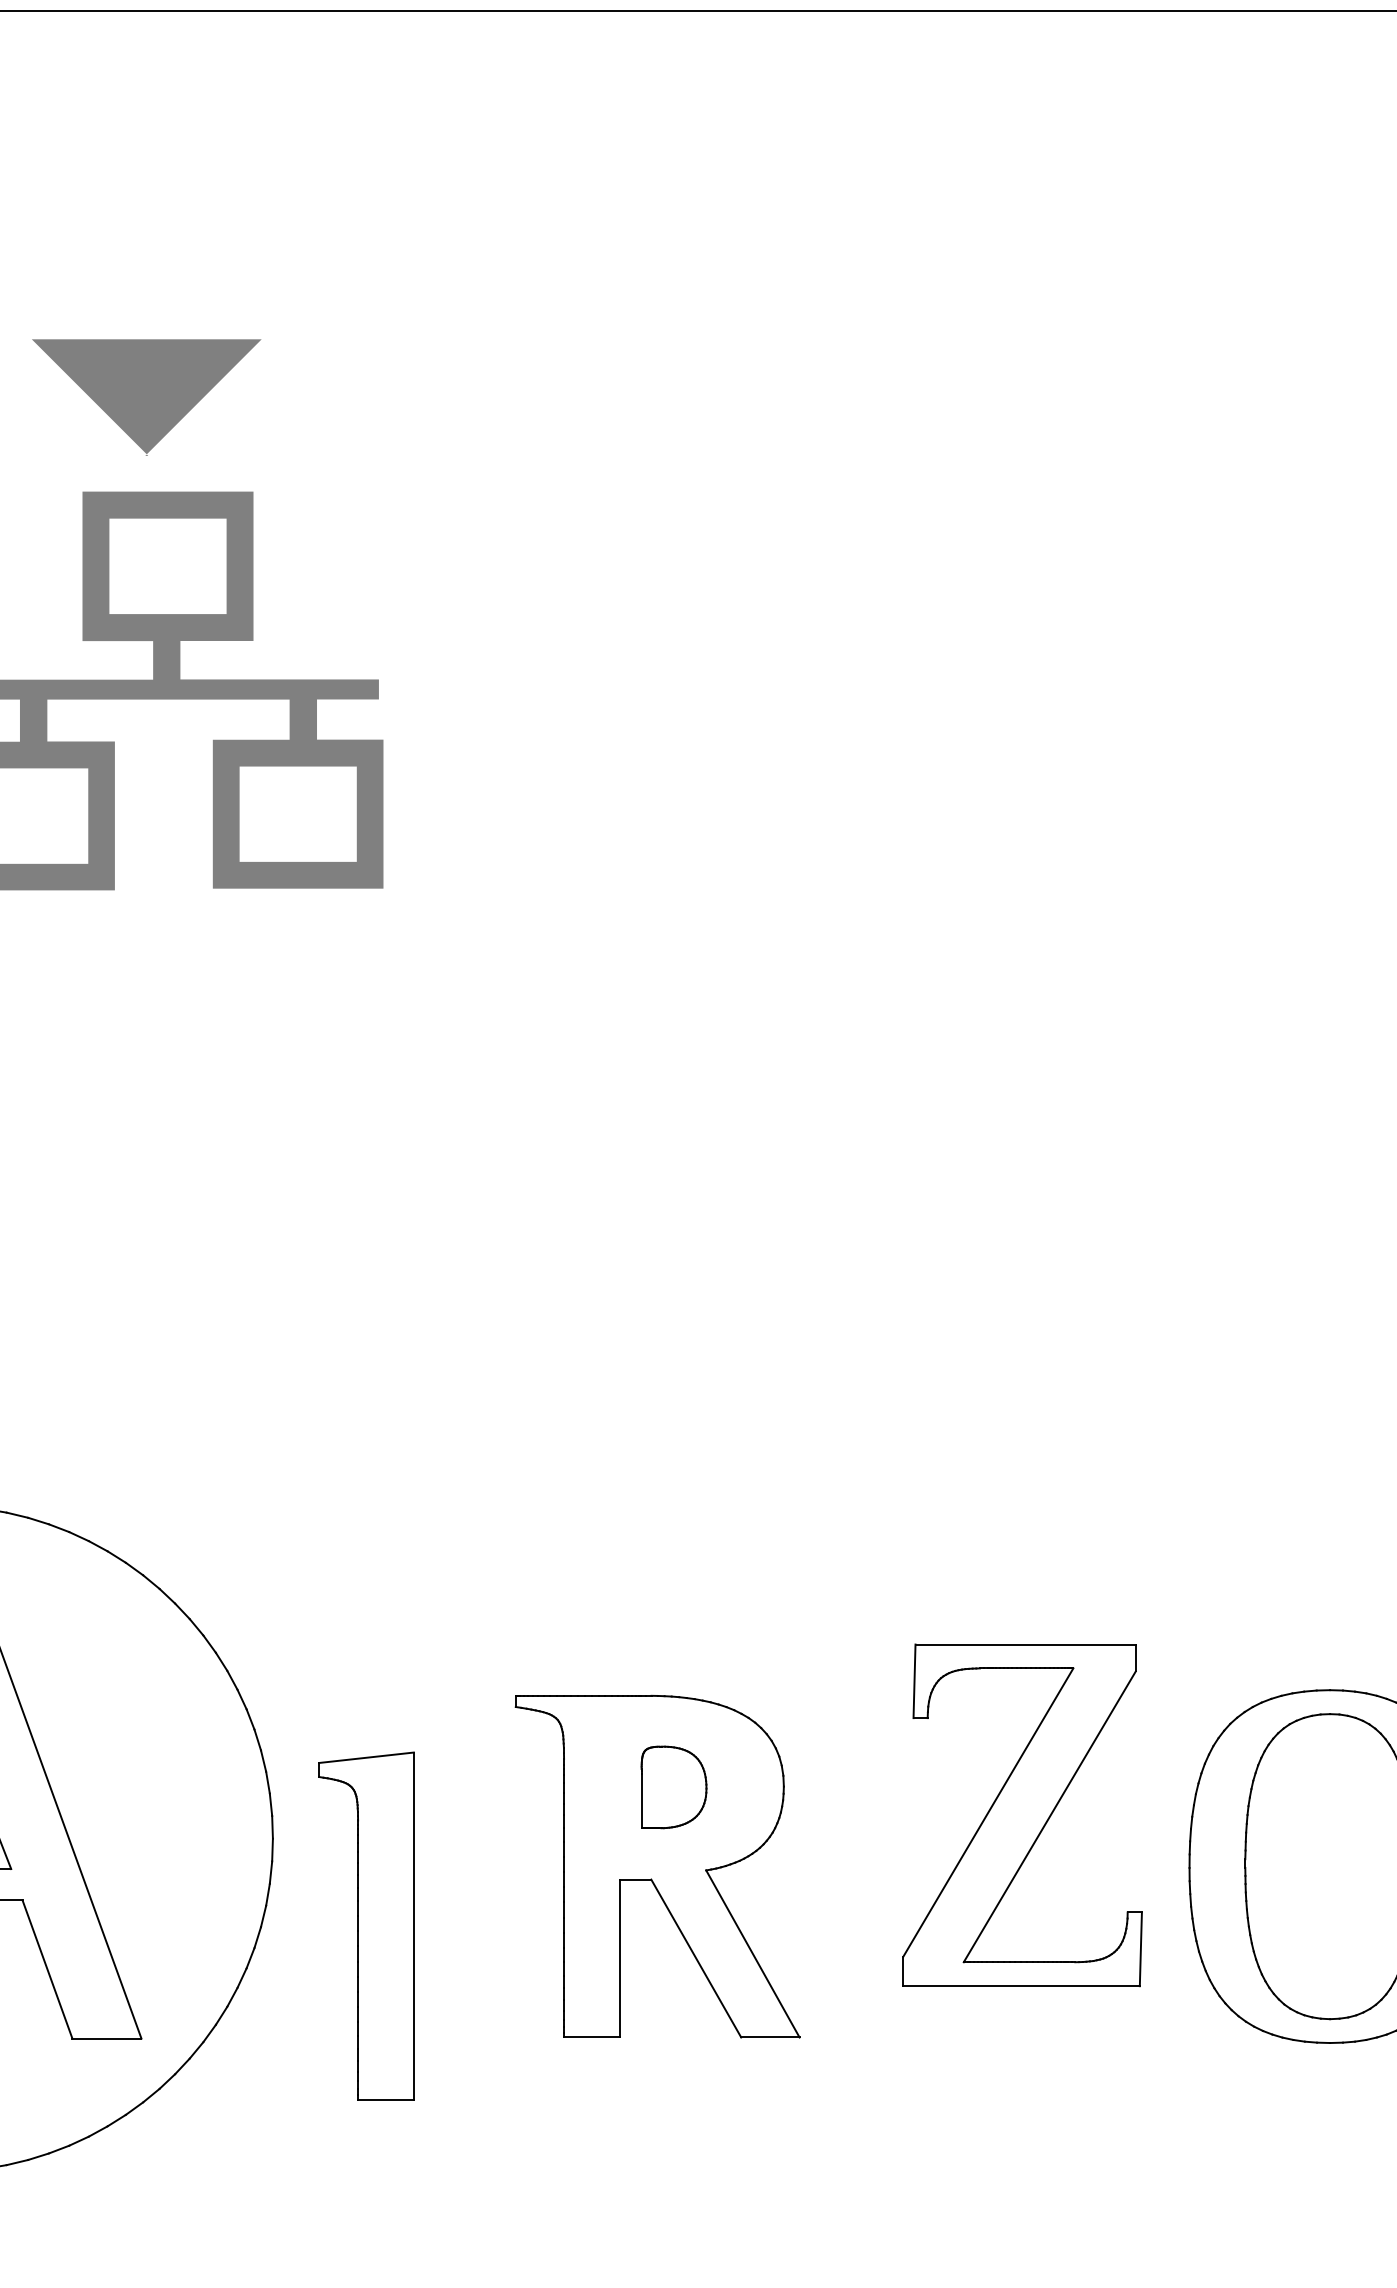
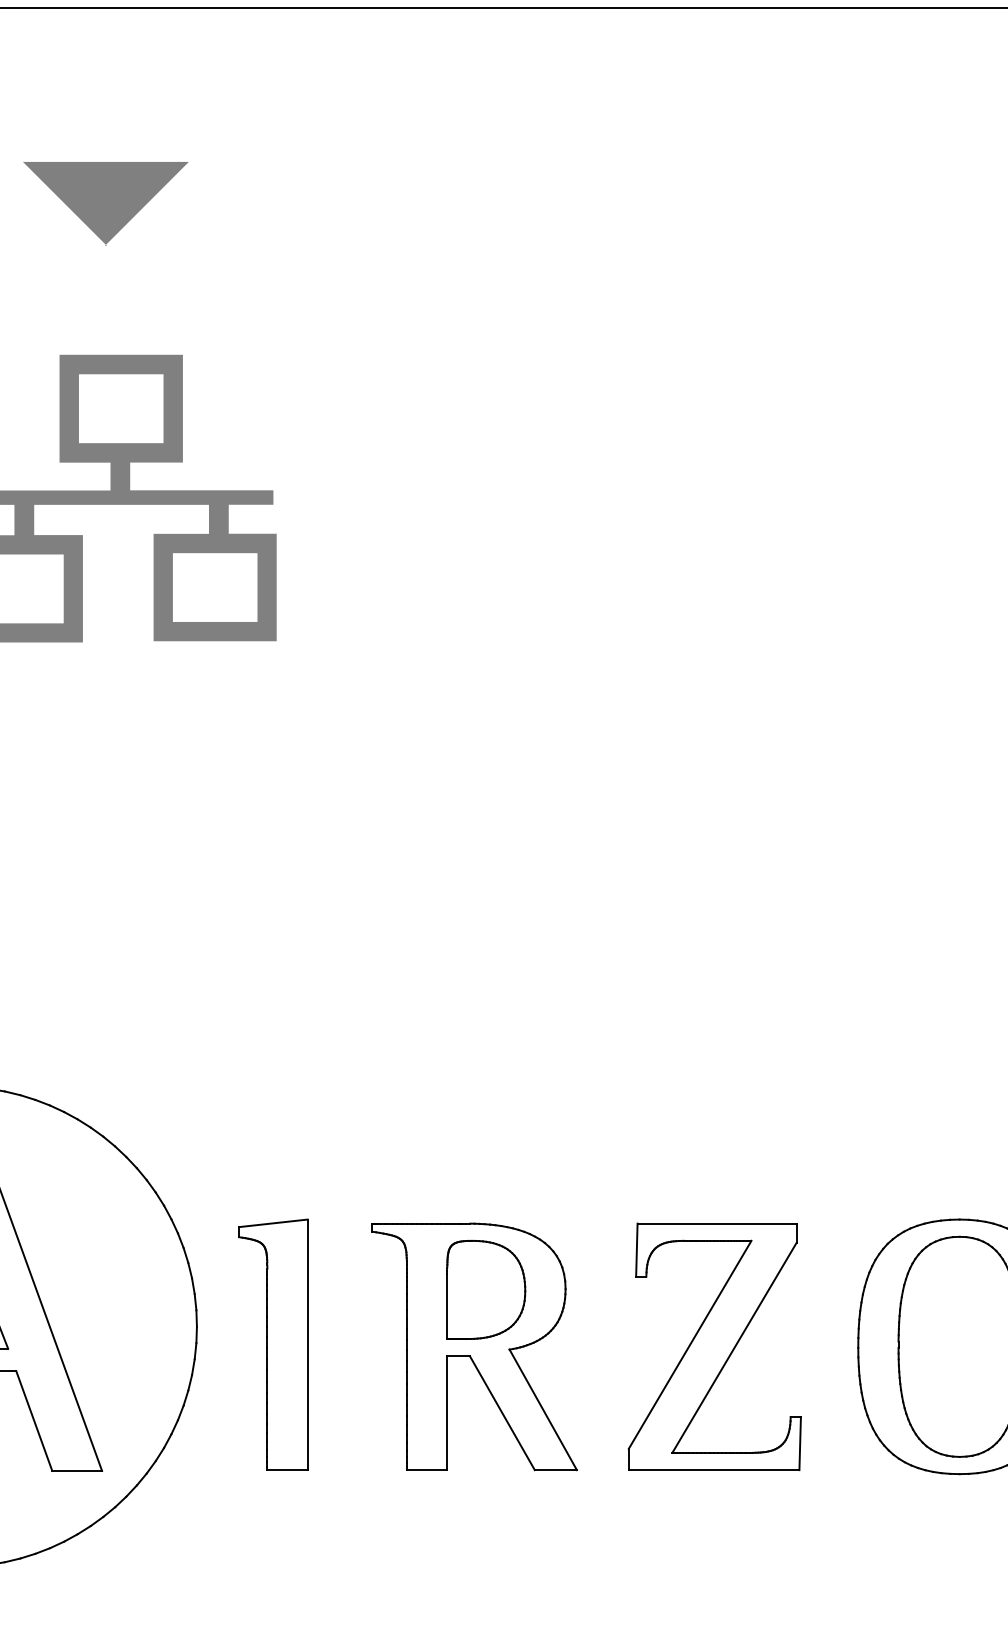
part: (146, 396) -> (105, 203), moved
part: (674, 1787) -> (486, 1289), size x1.67
part: (1022, 1814) -> (714, 1346), moved
part: (366, 1925) -> (273, 1344), moved

